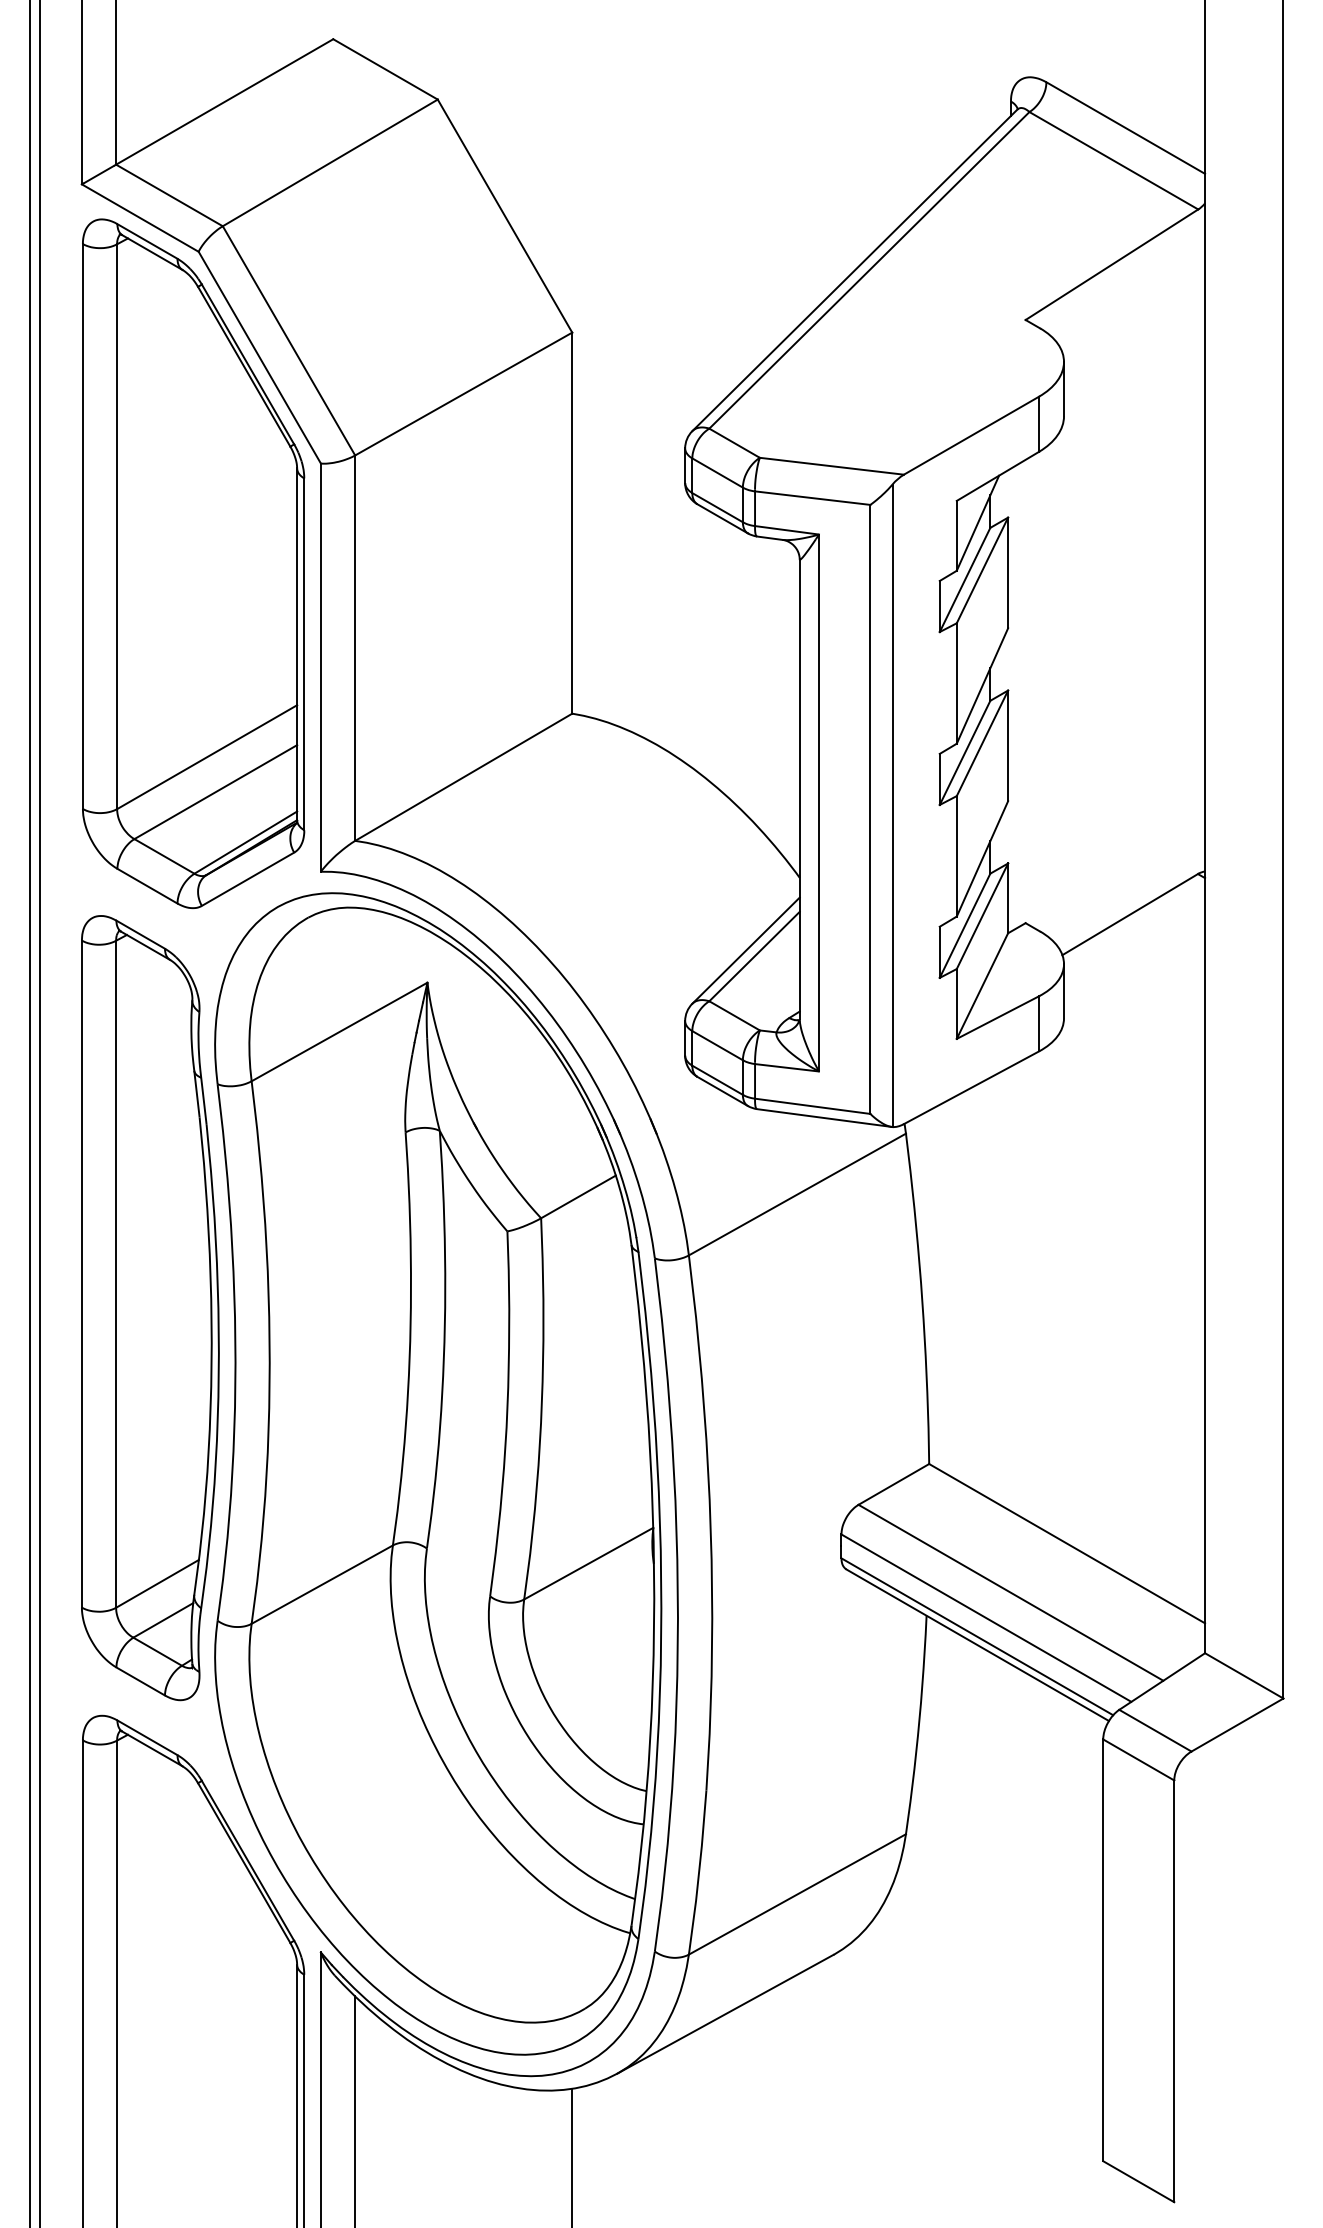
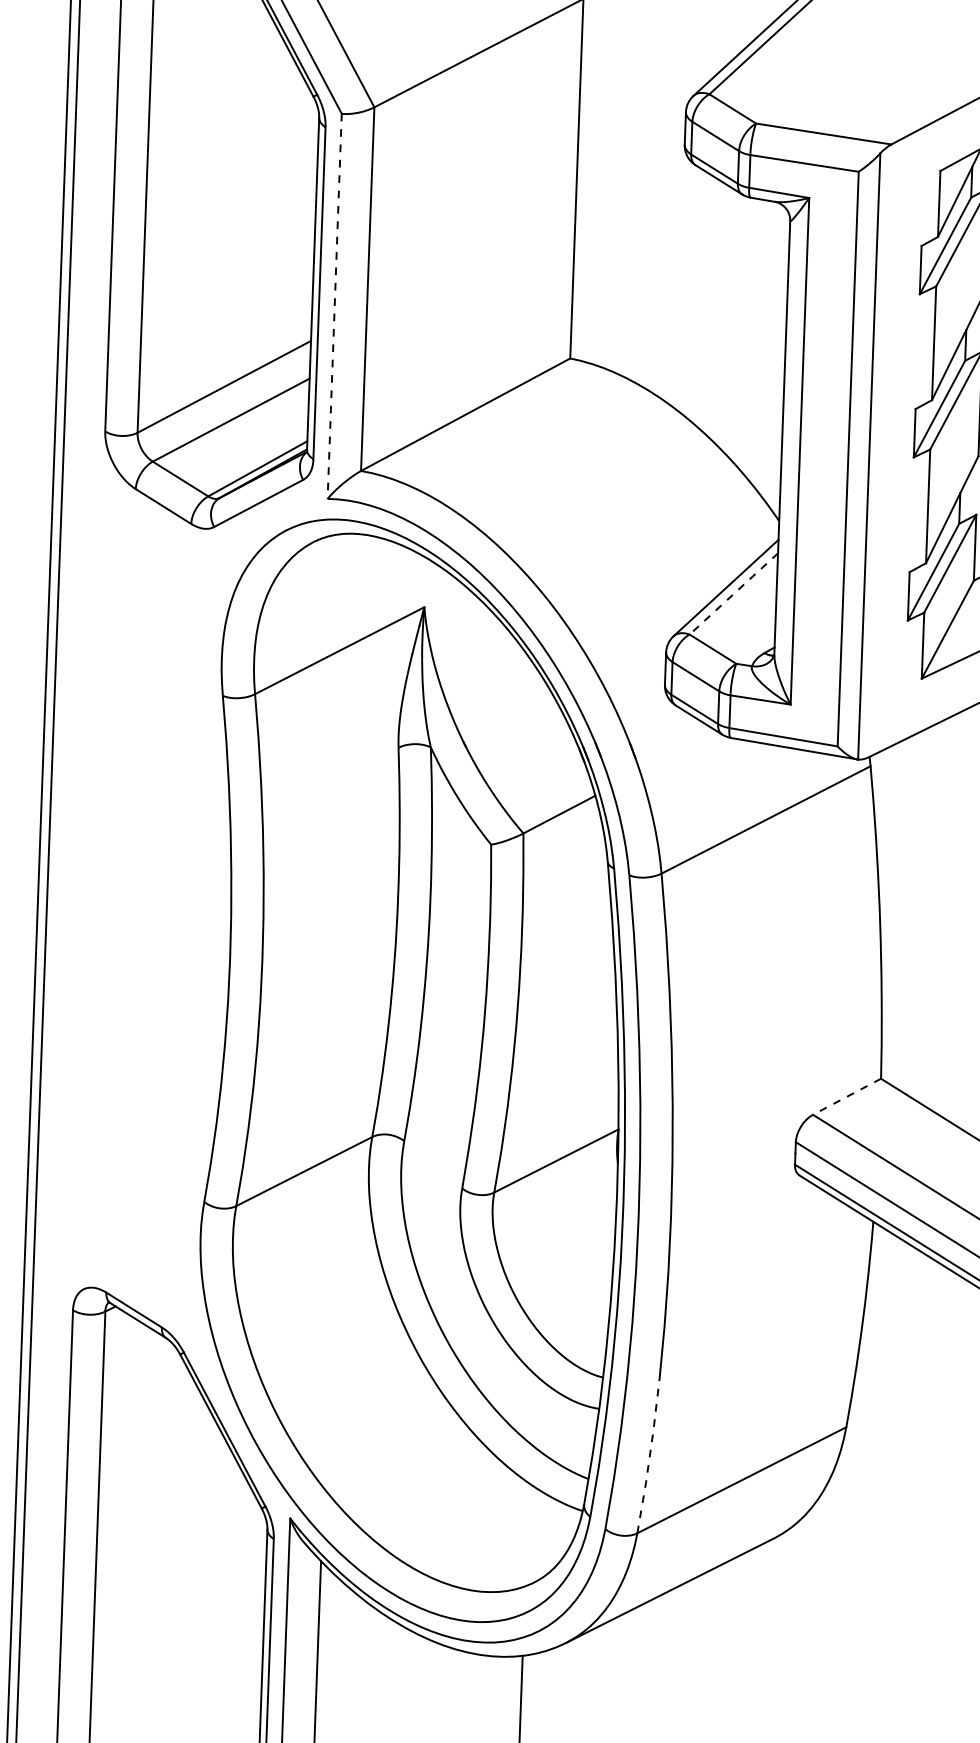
line: (320, 668) -> (334, 307), solid -> dashed
line: (754, 956) -> (733, 593), solid -> dashed
part: (150, 1308) -> (151, 905), removed
line: (893, 1484) -> (846, 1096), solid -> dashed
line: (699, 1872) -> (650, 1456), solid -> dashed

